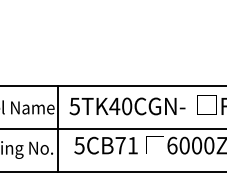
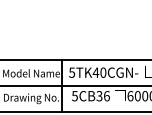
text: (125, 144) -> (102, 95), 5CB71 -> 5CB36

